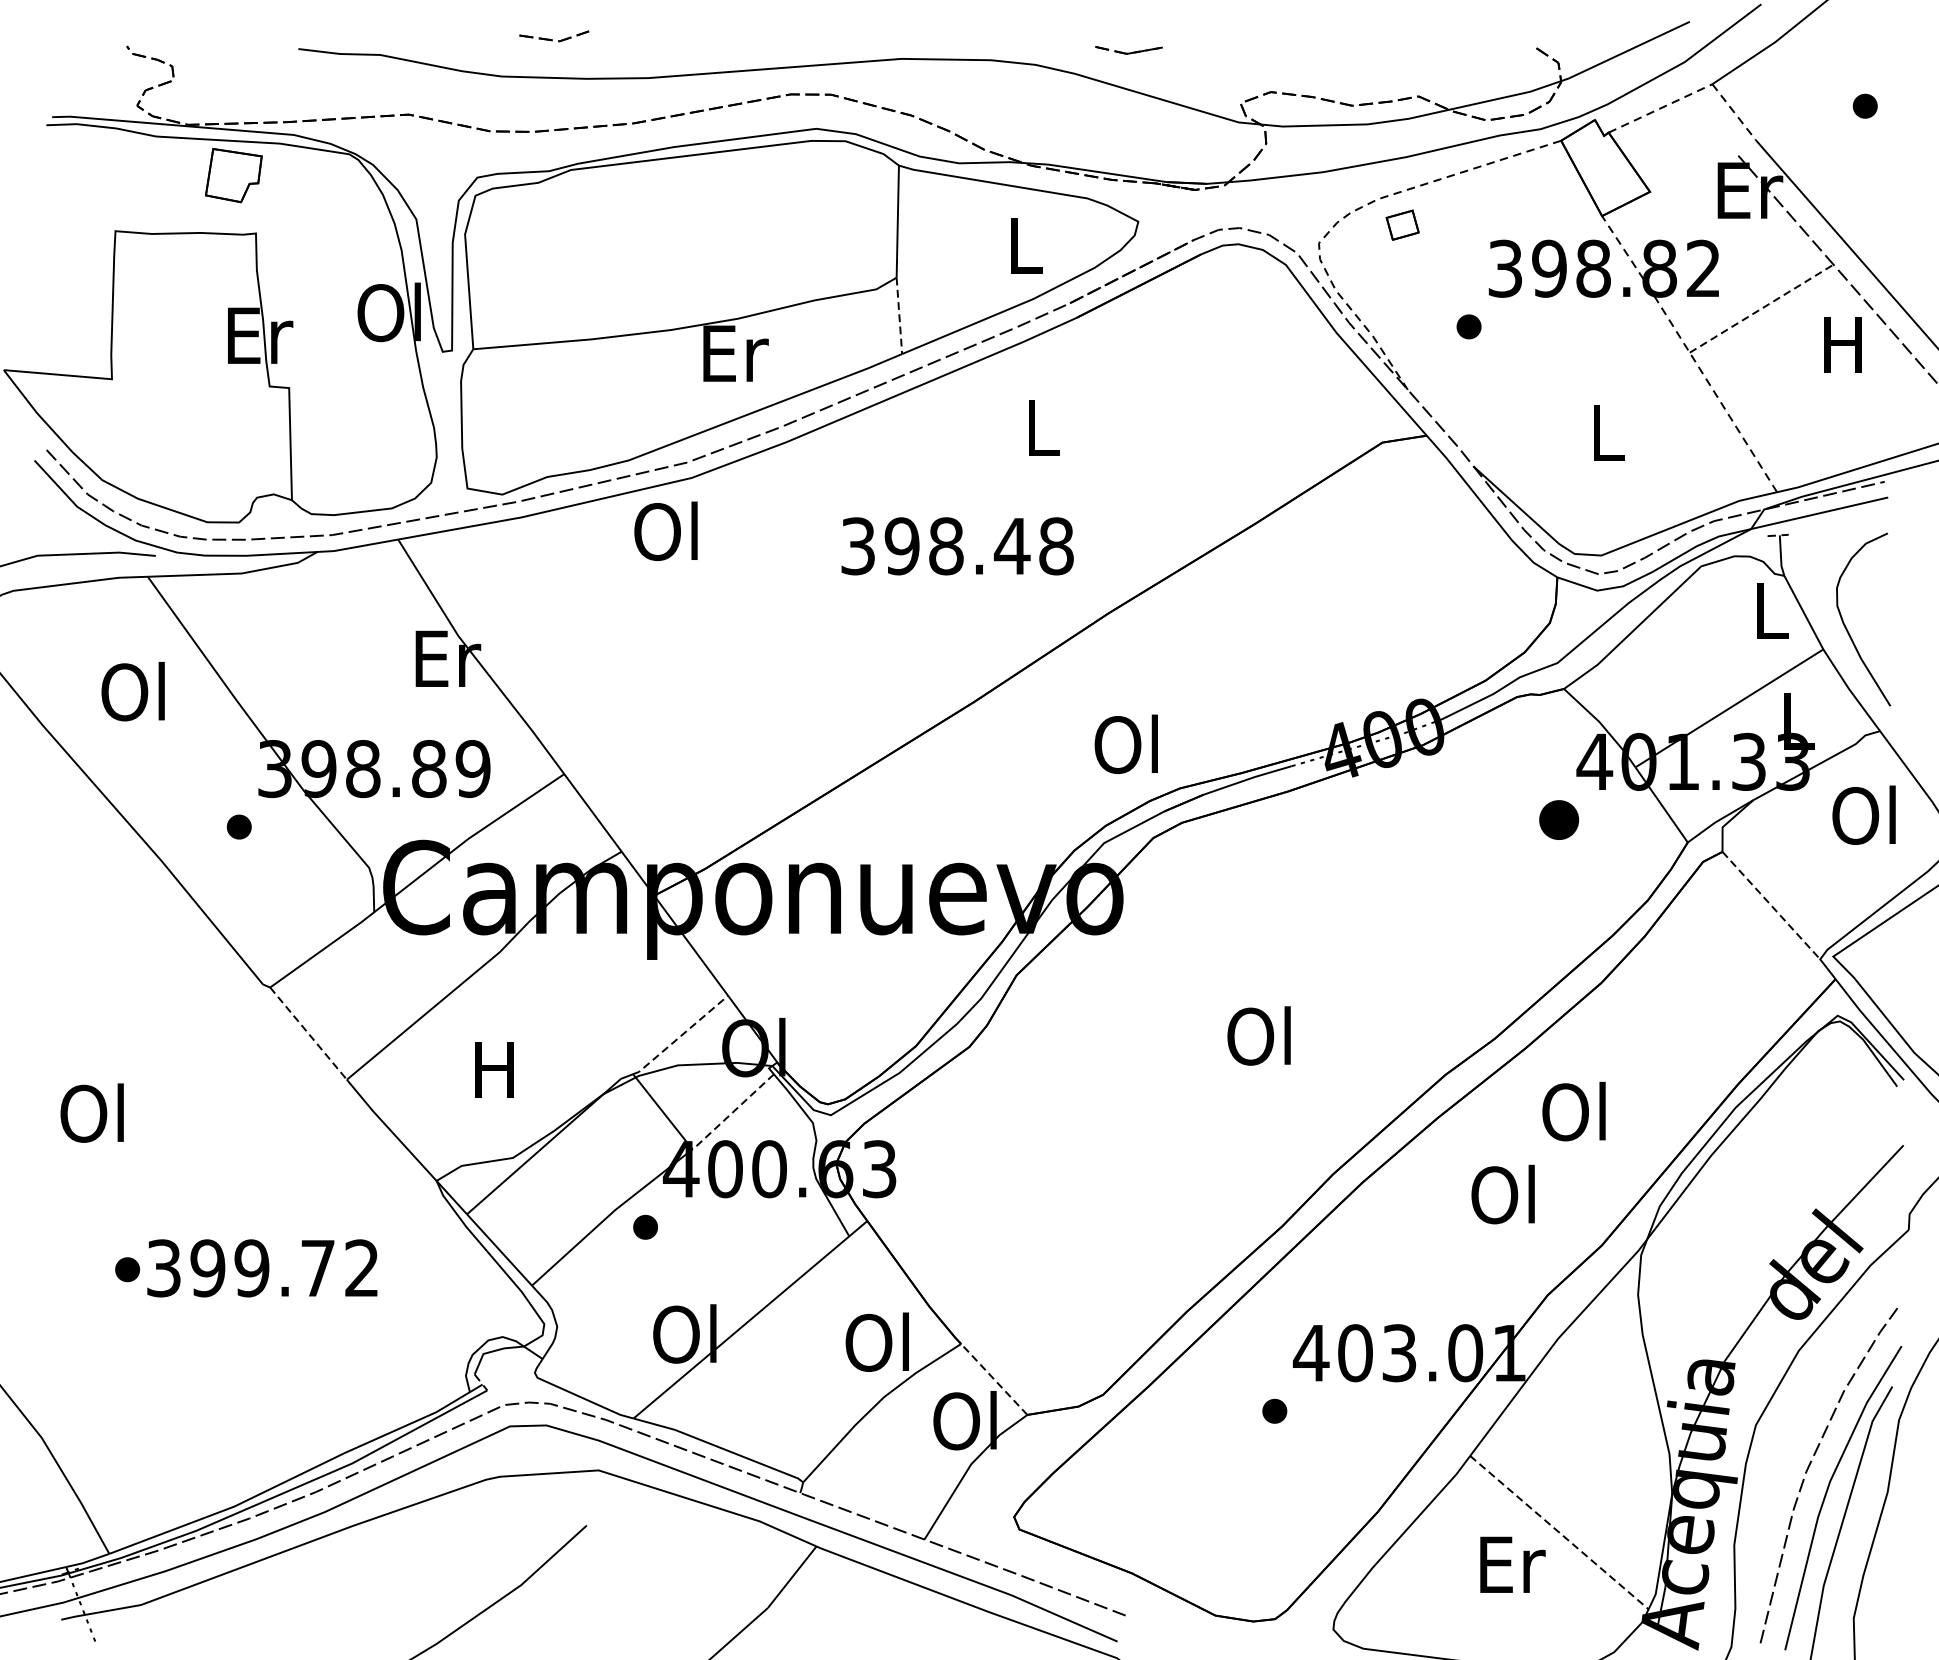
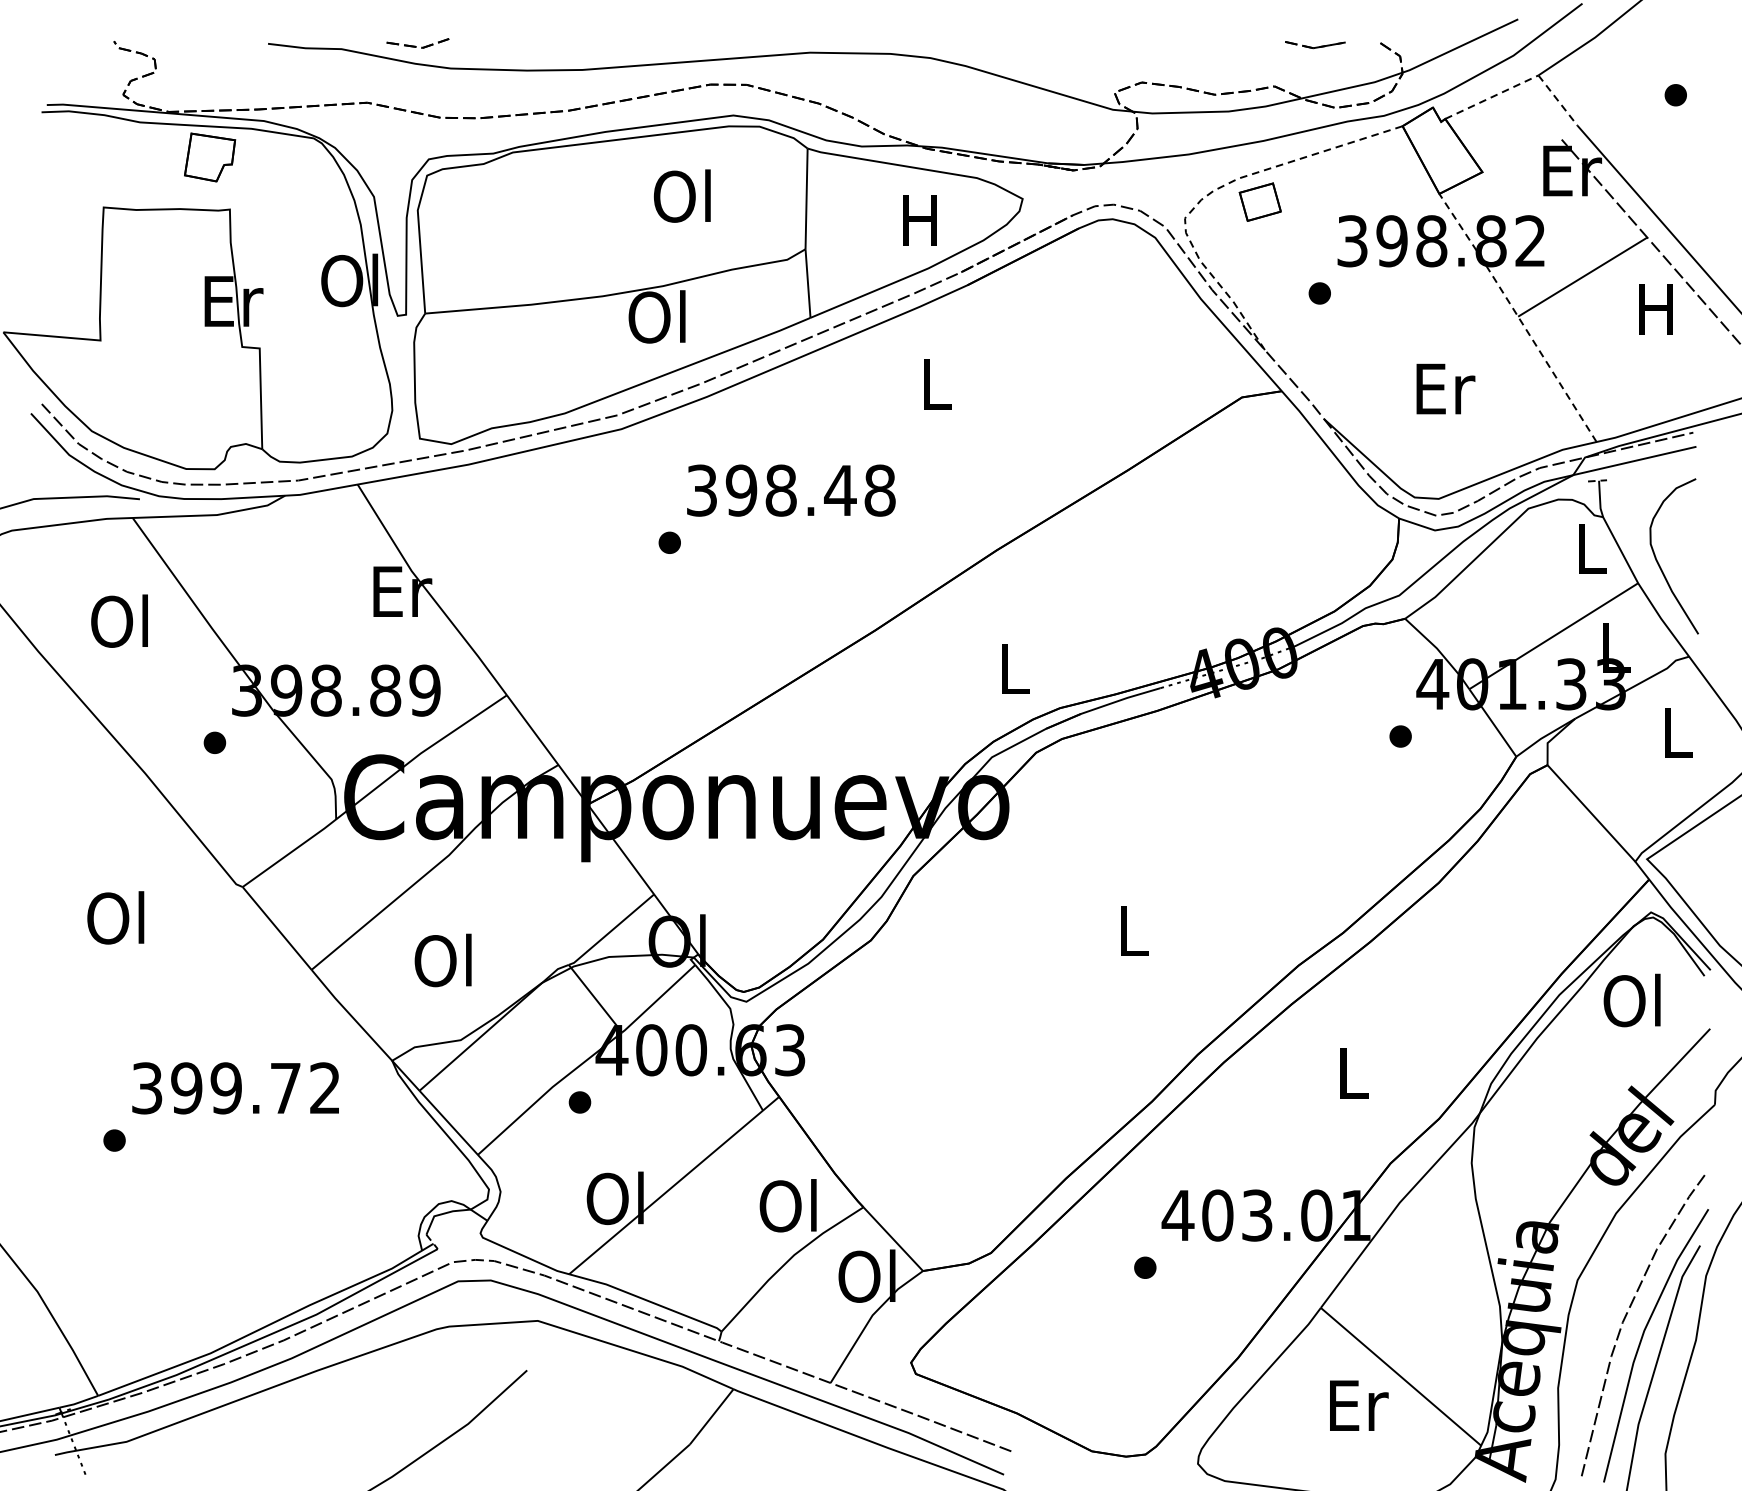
part: (553, 36) -> (417, 43), moved
part: (1129, 50) -> (1315, 45), moved
part: (1401, 224) -> (1259, 201), size x1.43
text: (1023, 245) -> (919, 220), L -> H
line: (1761, 309) -> (1582, 277), dashed -> solid
line: (899, 316) -> (808, 284), dashed -> solid
text: (734, 352) -> (659, 316), Er -> Ol
text: (1608, 432) -> (1445, 388), L -> Er
text: (665, 530) -> (681, 195), moved
text: (957, 546) -> (791, 490), moved
part: (745, 604) -> (669, 542), added
text: (1125, 744) -> (1011, 668), Ol -> L
text: (1863, 814) -> (1674, 731), Ol -> L
part: (1558, 819) -> (1400, 736), size x0.62
line: (1771, 905) -> (1591, 813), dashed -> solid
line: (308, 1033) -> (277, 928), dashed -> solid
line: (680, 1035) -> (611, 930), dashed -> solid
text: (1258, 1035) -> (1130, 930), Ol -> L
text: (492, 1069) -> (442, 960), H -> Ol
text: (1573, 1111) -> (1631, 1000), moved
text: (91, 1112) -> (115, 917), moved
line: (732, 1112) -> (658, 999), dashed -> solid
text: (1503, 1193) -> (1350, 1072), Ol -> L
text: (262, 1268) -> (235, 1088), moved
line: (994, 1379) -> (893, 1239), dashed -> solid
line: (1559, 1532) -> (1401, 1376), dashed -> solid

